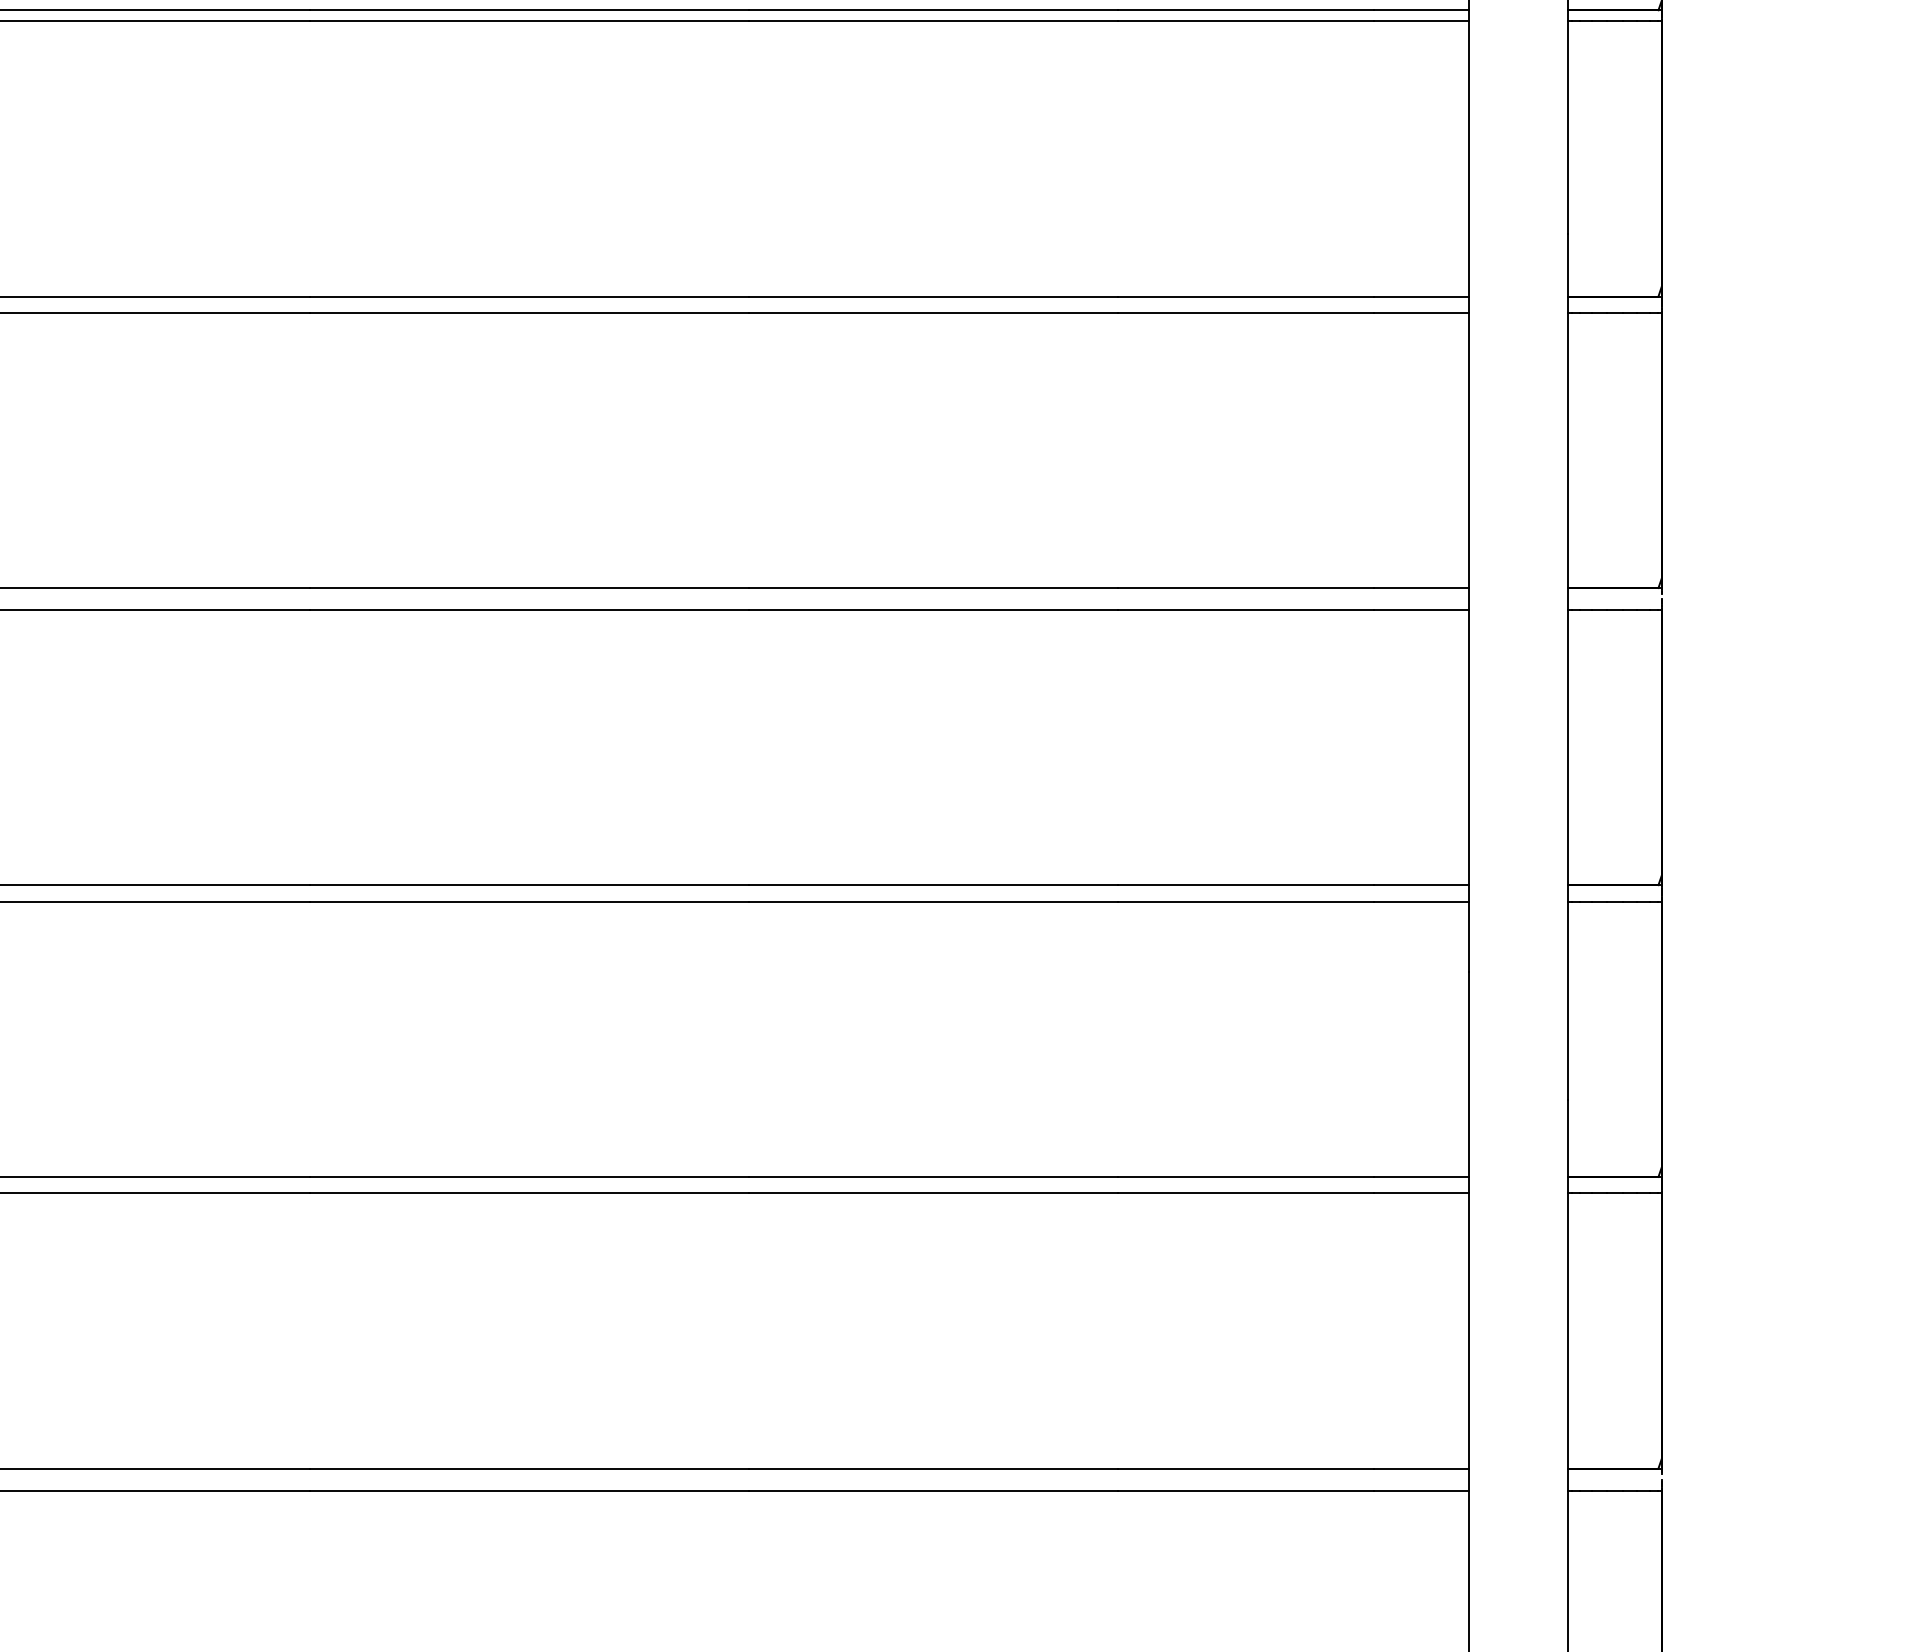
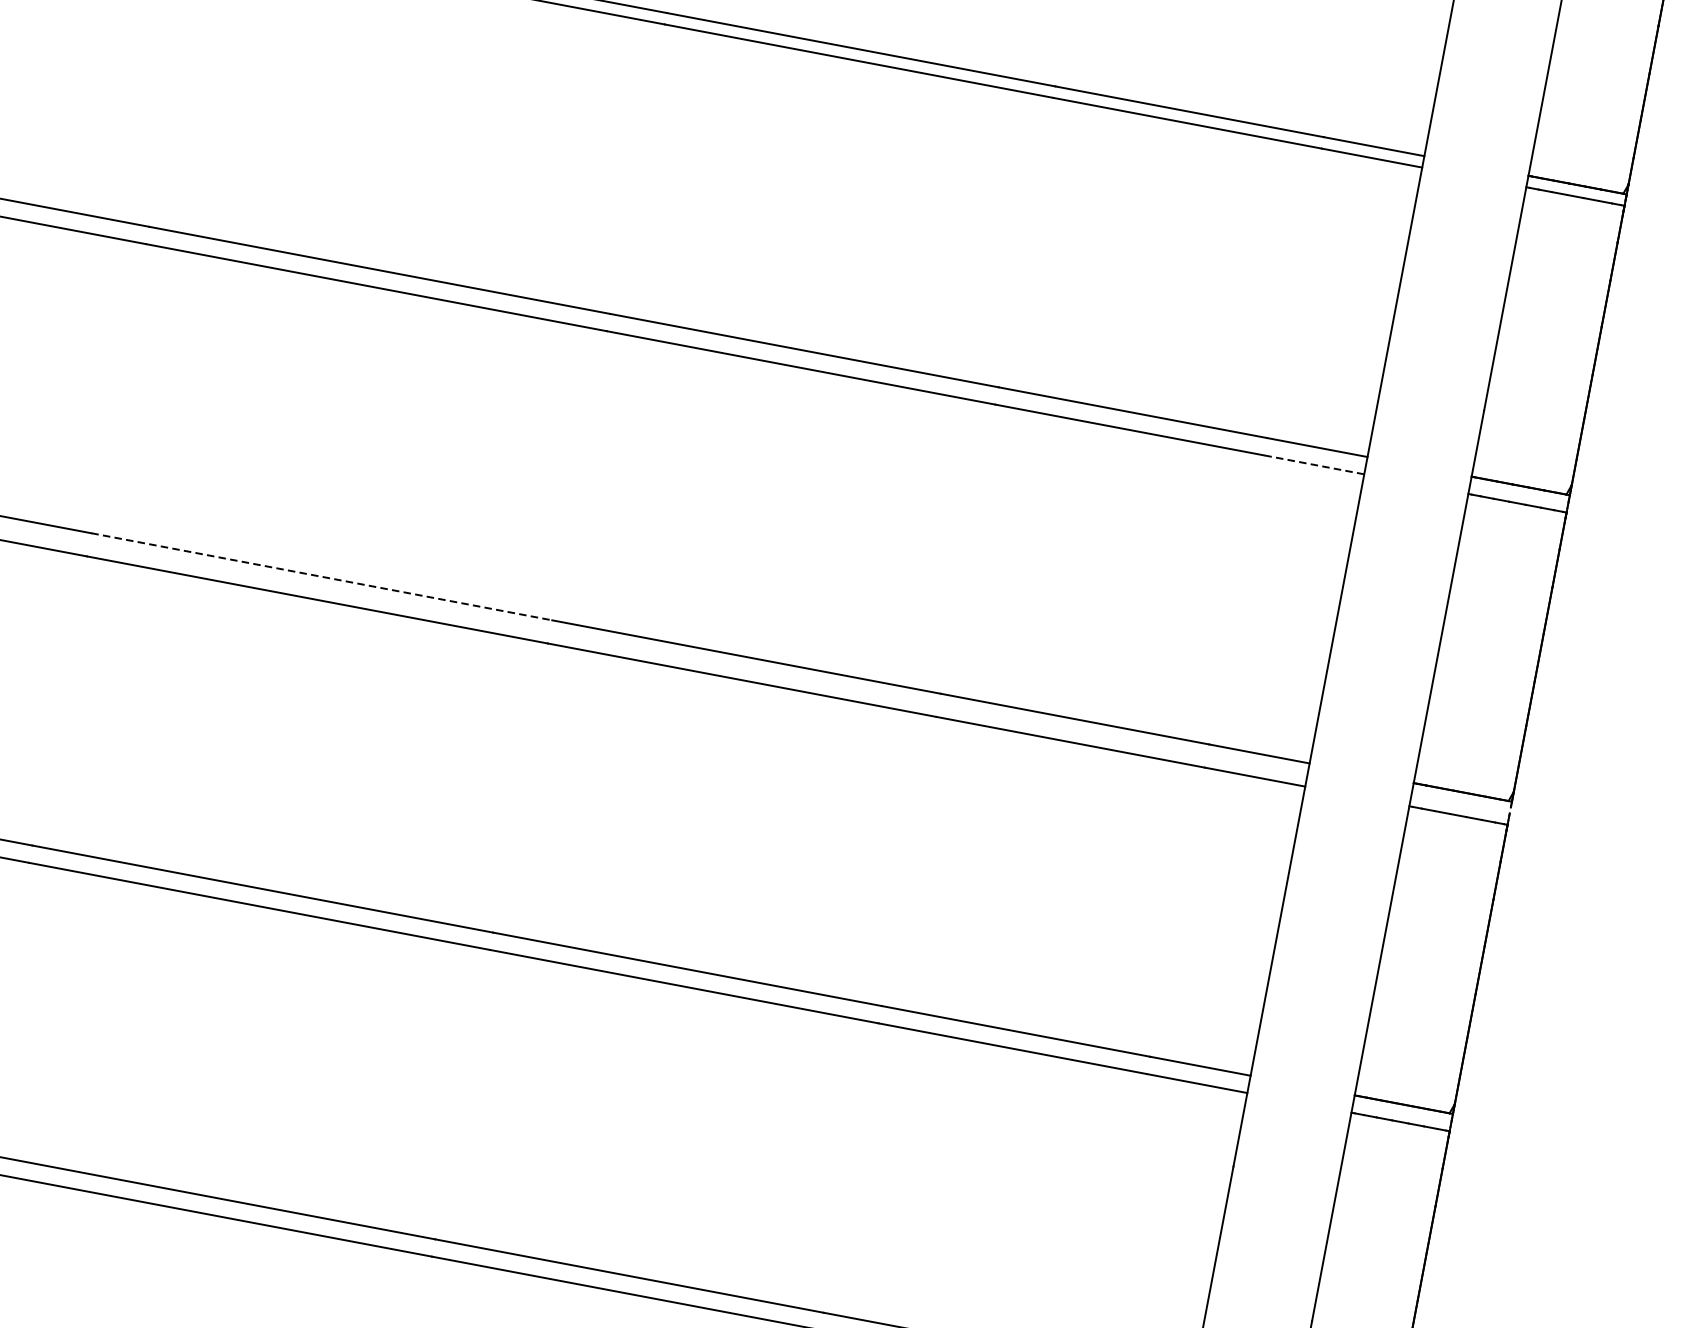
line: (1421, 312) -> (1314, 464), solid -> dashed
line: (529, 588) -> (321, 577), solid -> dashed

